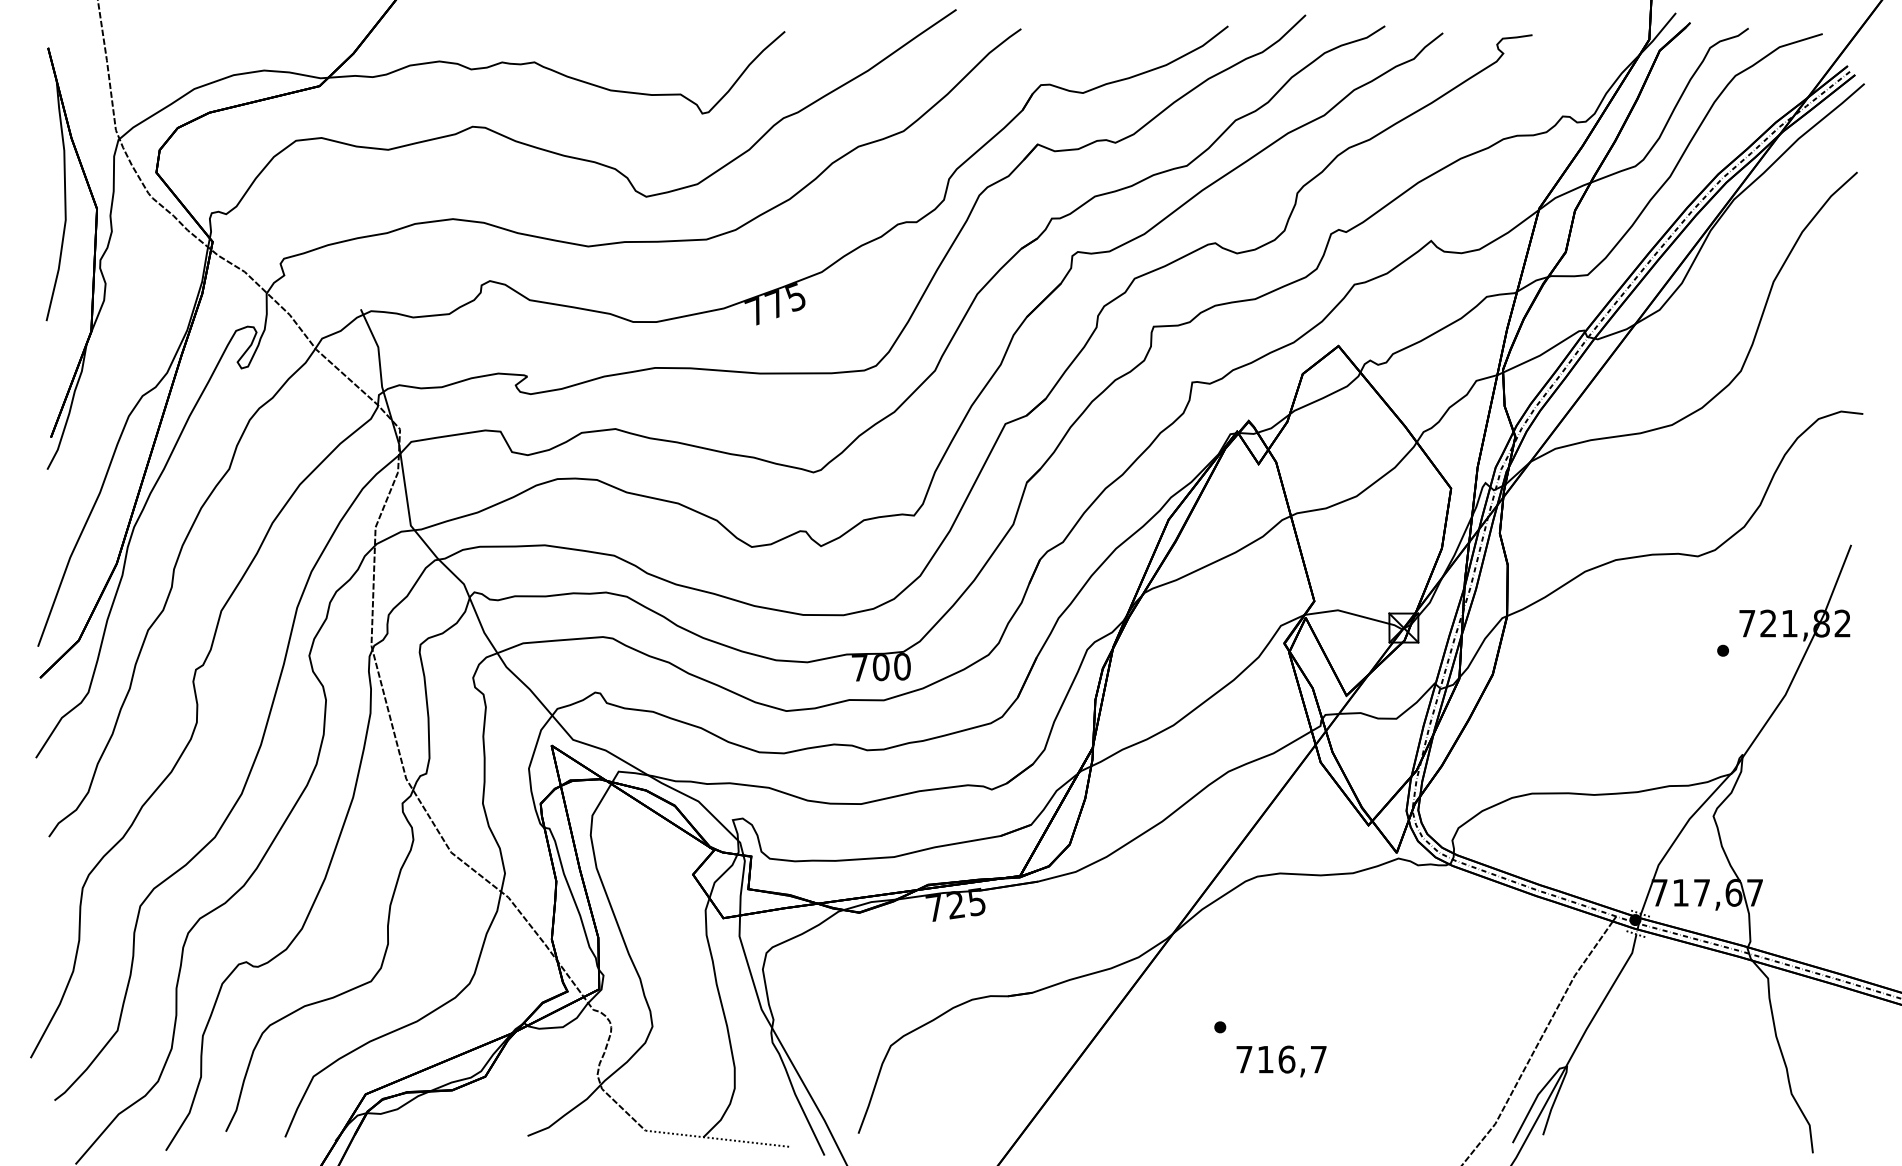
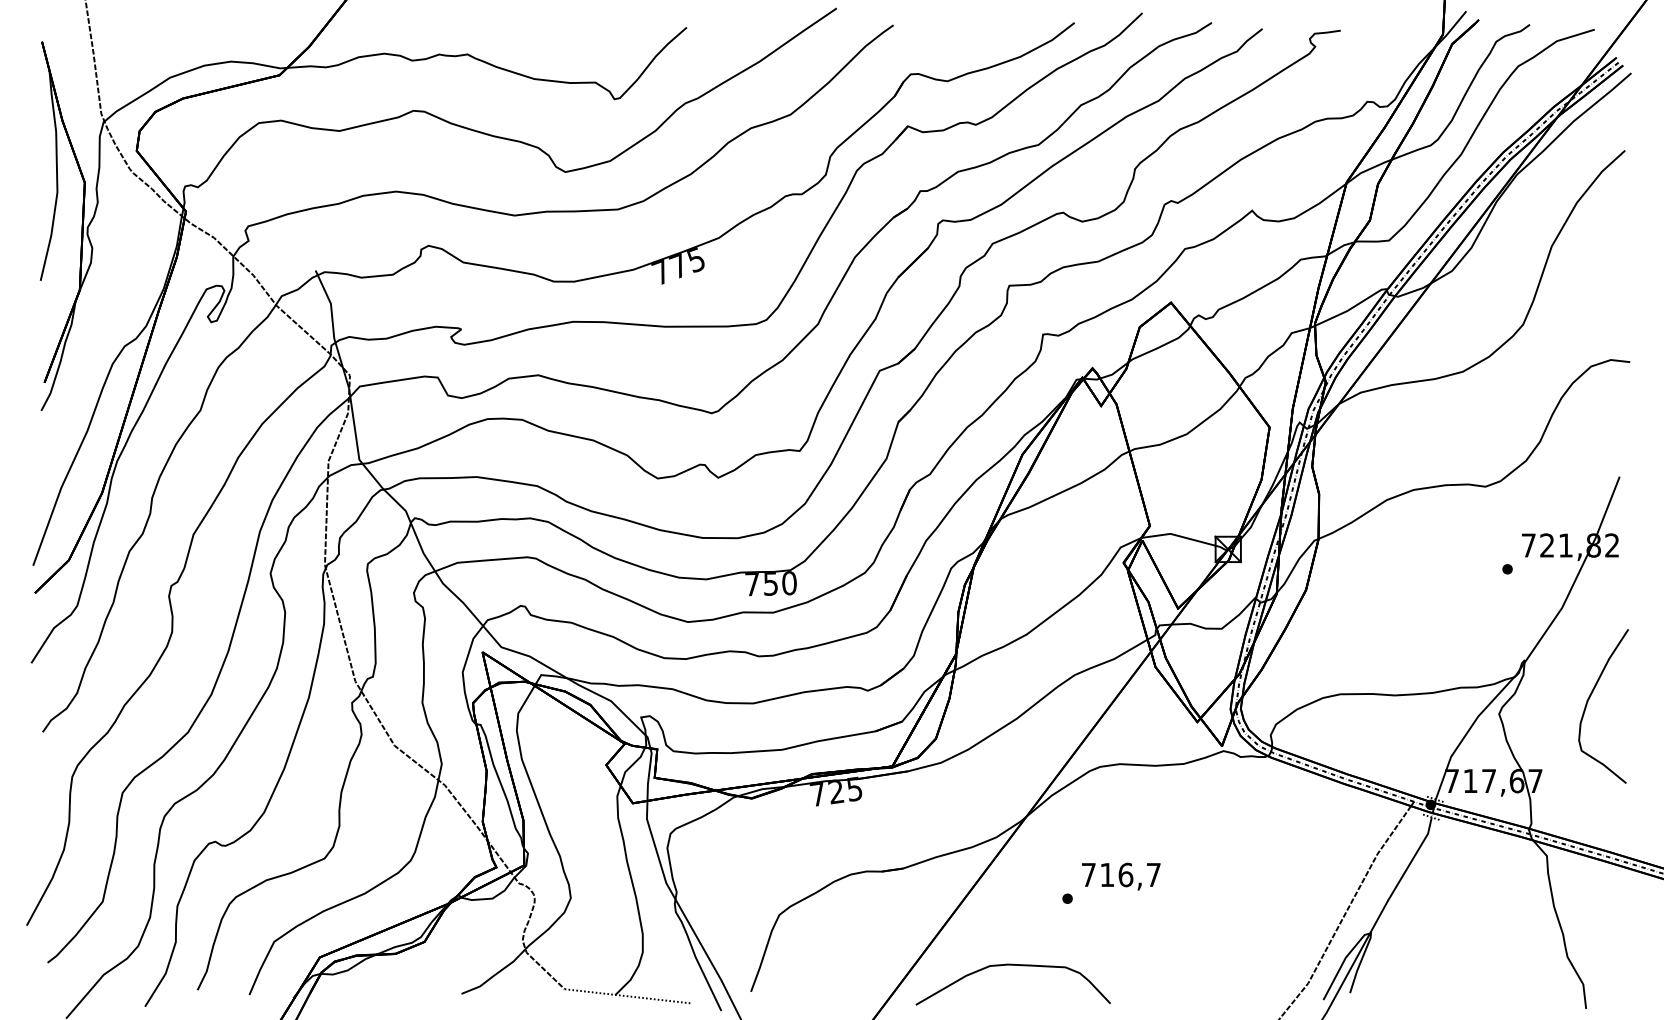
text: (880, 667) -> (770, 583), 700 -> 750
curve: (1816, 799) -> (1589, 699), added
text: (1281, 1061) -> (1121, 876), moved
curve: (1157, 1103) -> (1012, 965), added

